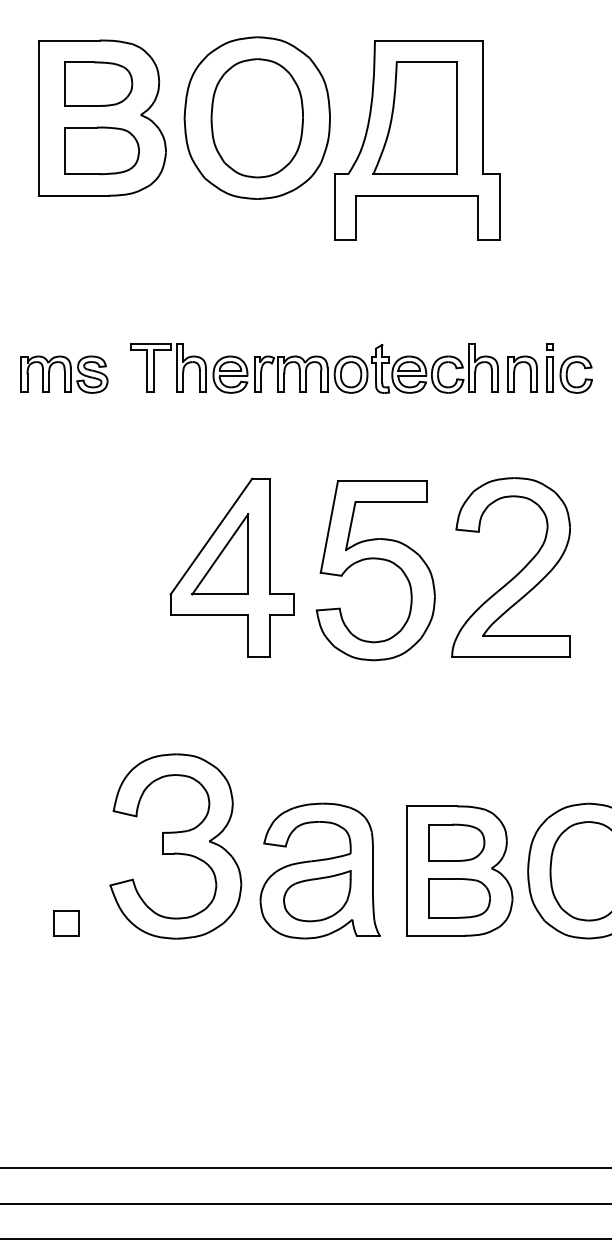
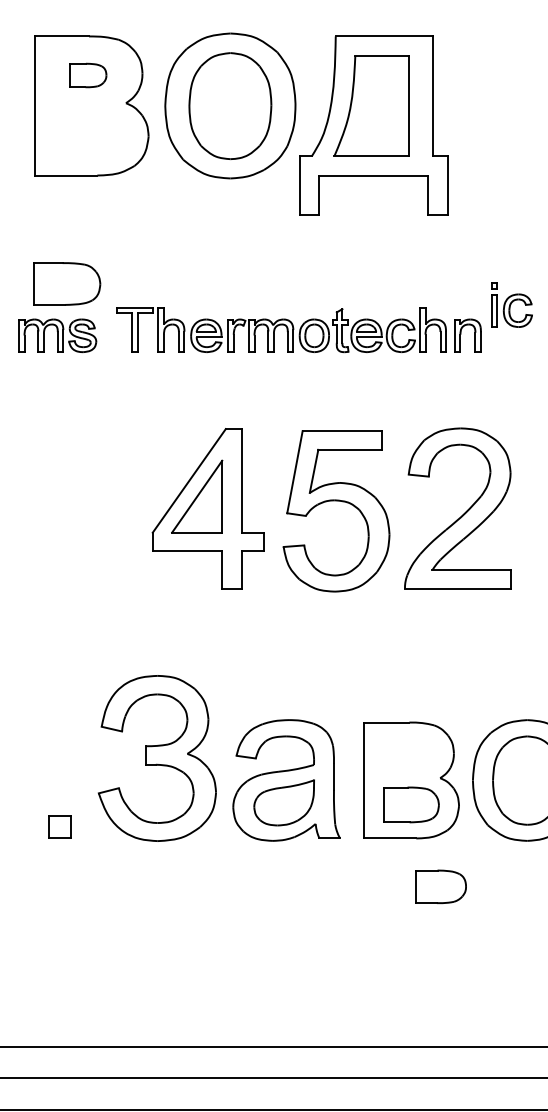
part: (98, 83) -> (88, 74), size x0.6
part: (101, 150) -> (66, 283), moved
part: (569, 368) -> (511, 305), moved
part: (456, 842) -> (441, 886), moved

